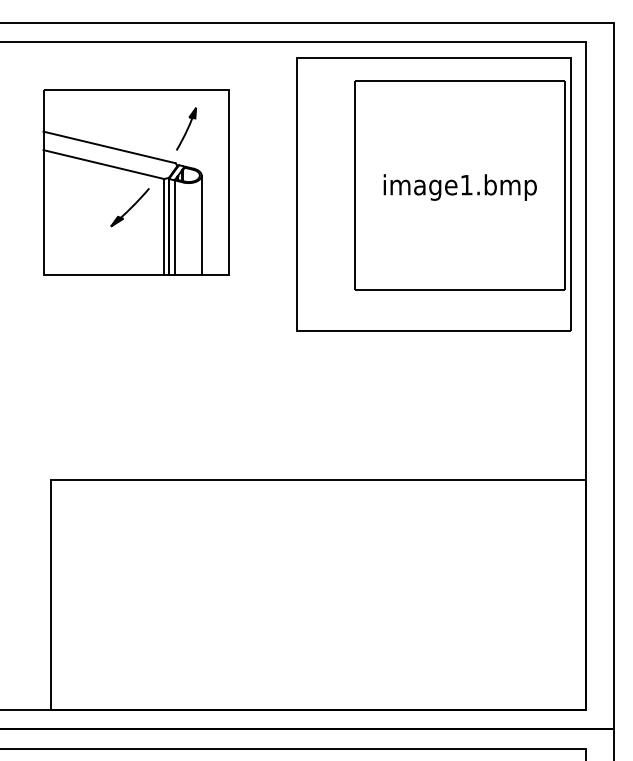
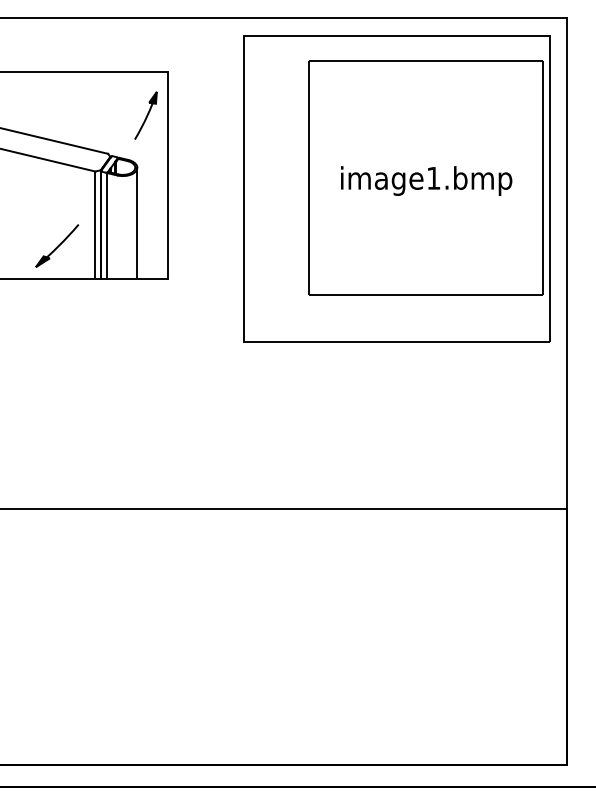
part: (186, 128) -> (146, 115), moved
part: (129, 207) -> (56, 245), moved

